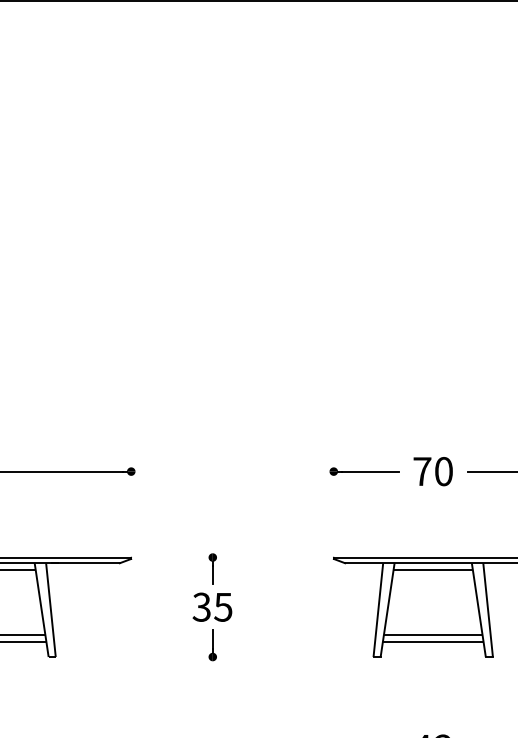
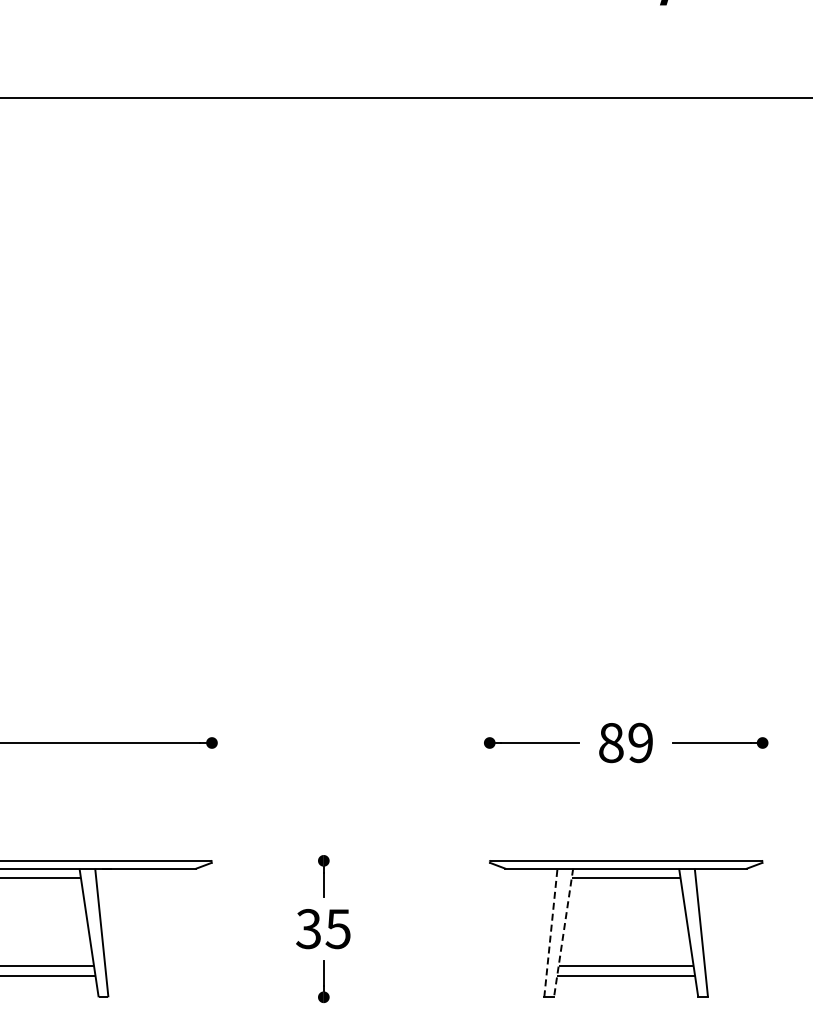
text: (433, 471) -> (626, 742), 70 -> 89
line: (378, 609) -> (550, 932), solid -> dashed
line: (387, 610) -> (563, 933), solid -> dashed

